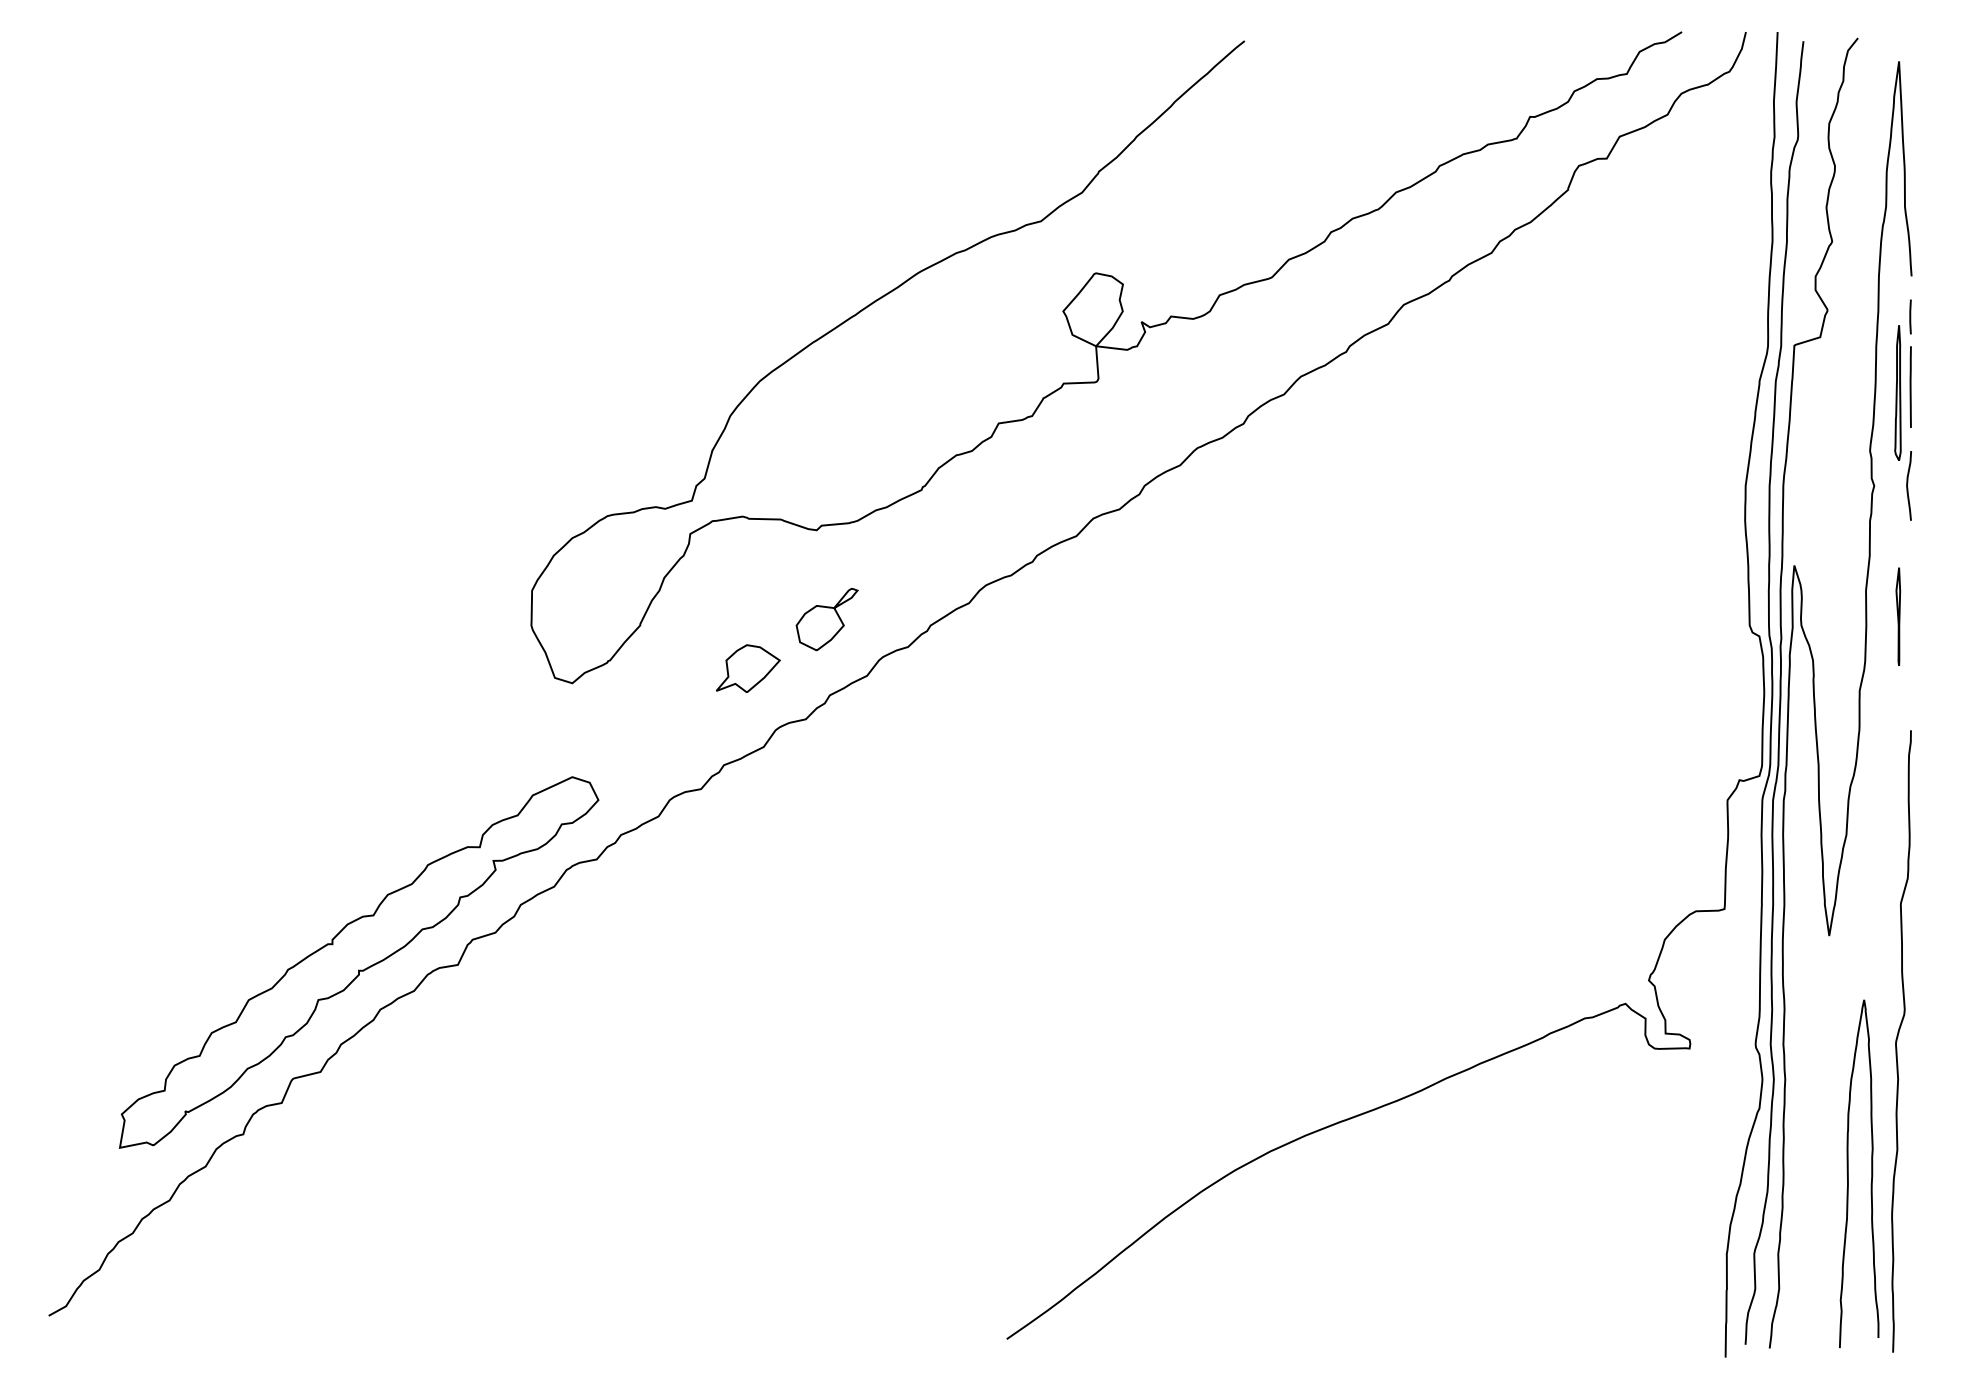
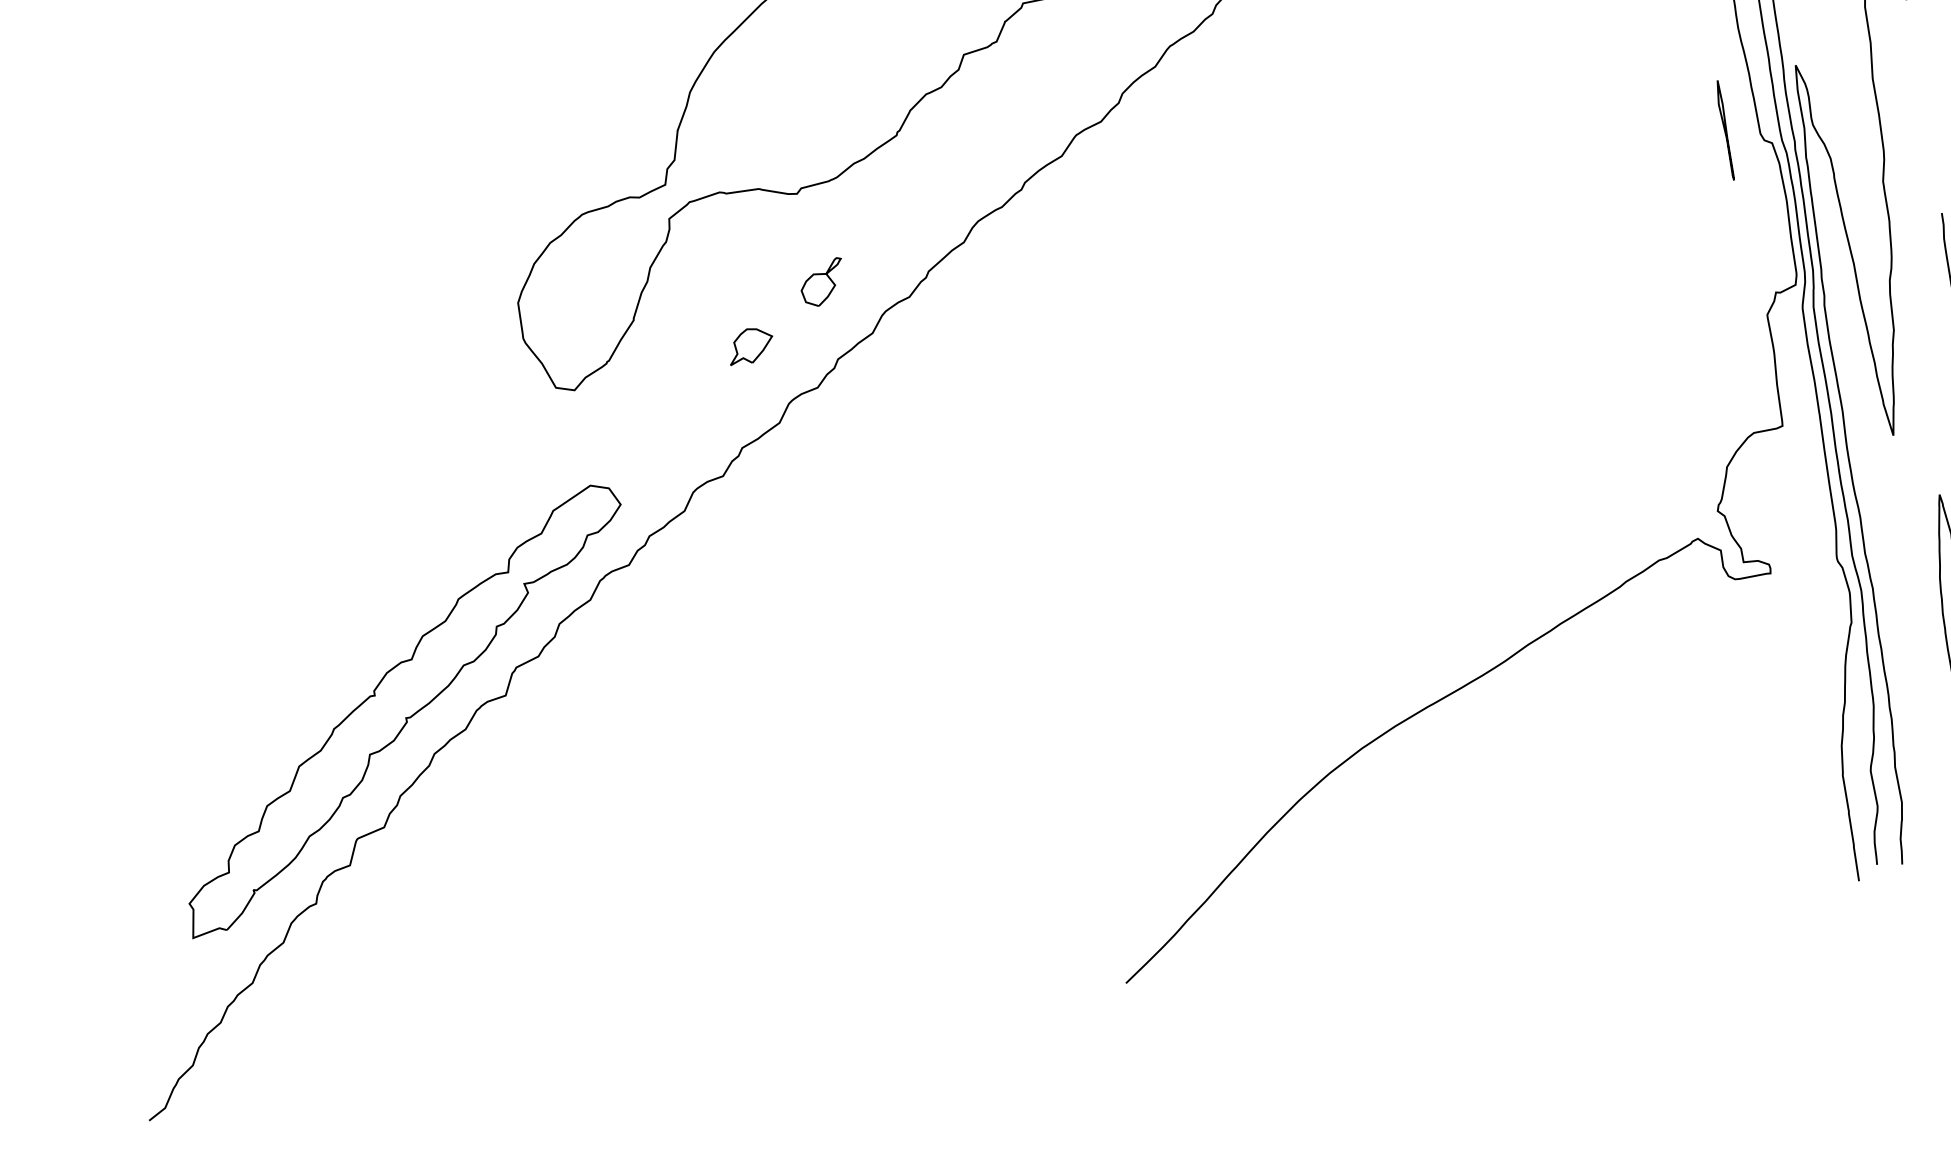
part: (1898, 616) -> (1725, 130), moved
part: (826, 619) -> (821, 282), size x0.7
part: (747, 668) -> (749, 345), size x0.7

